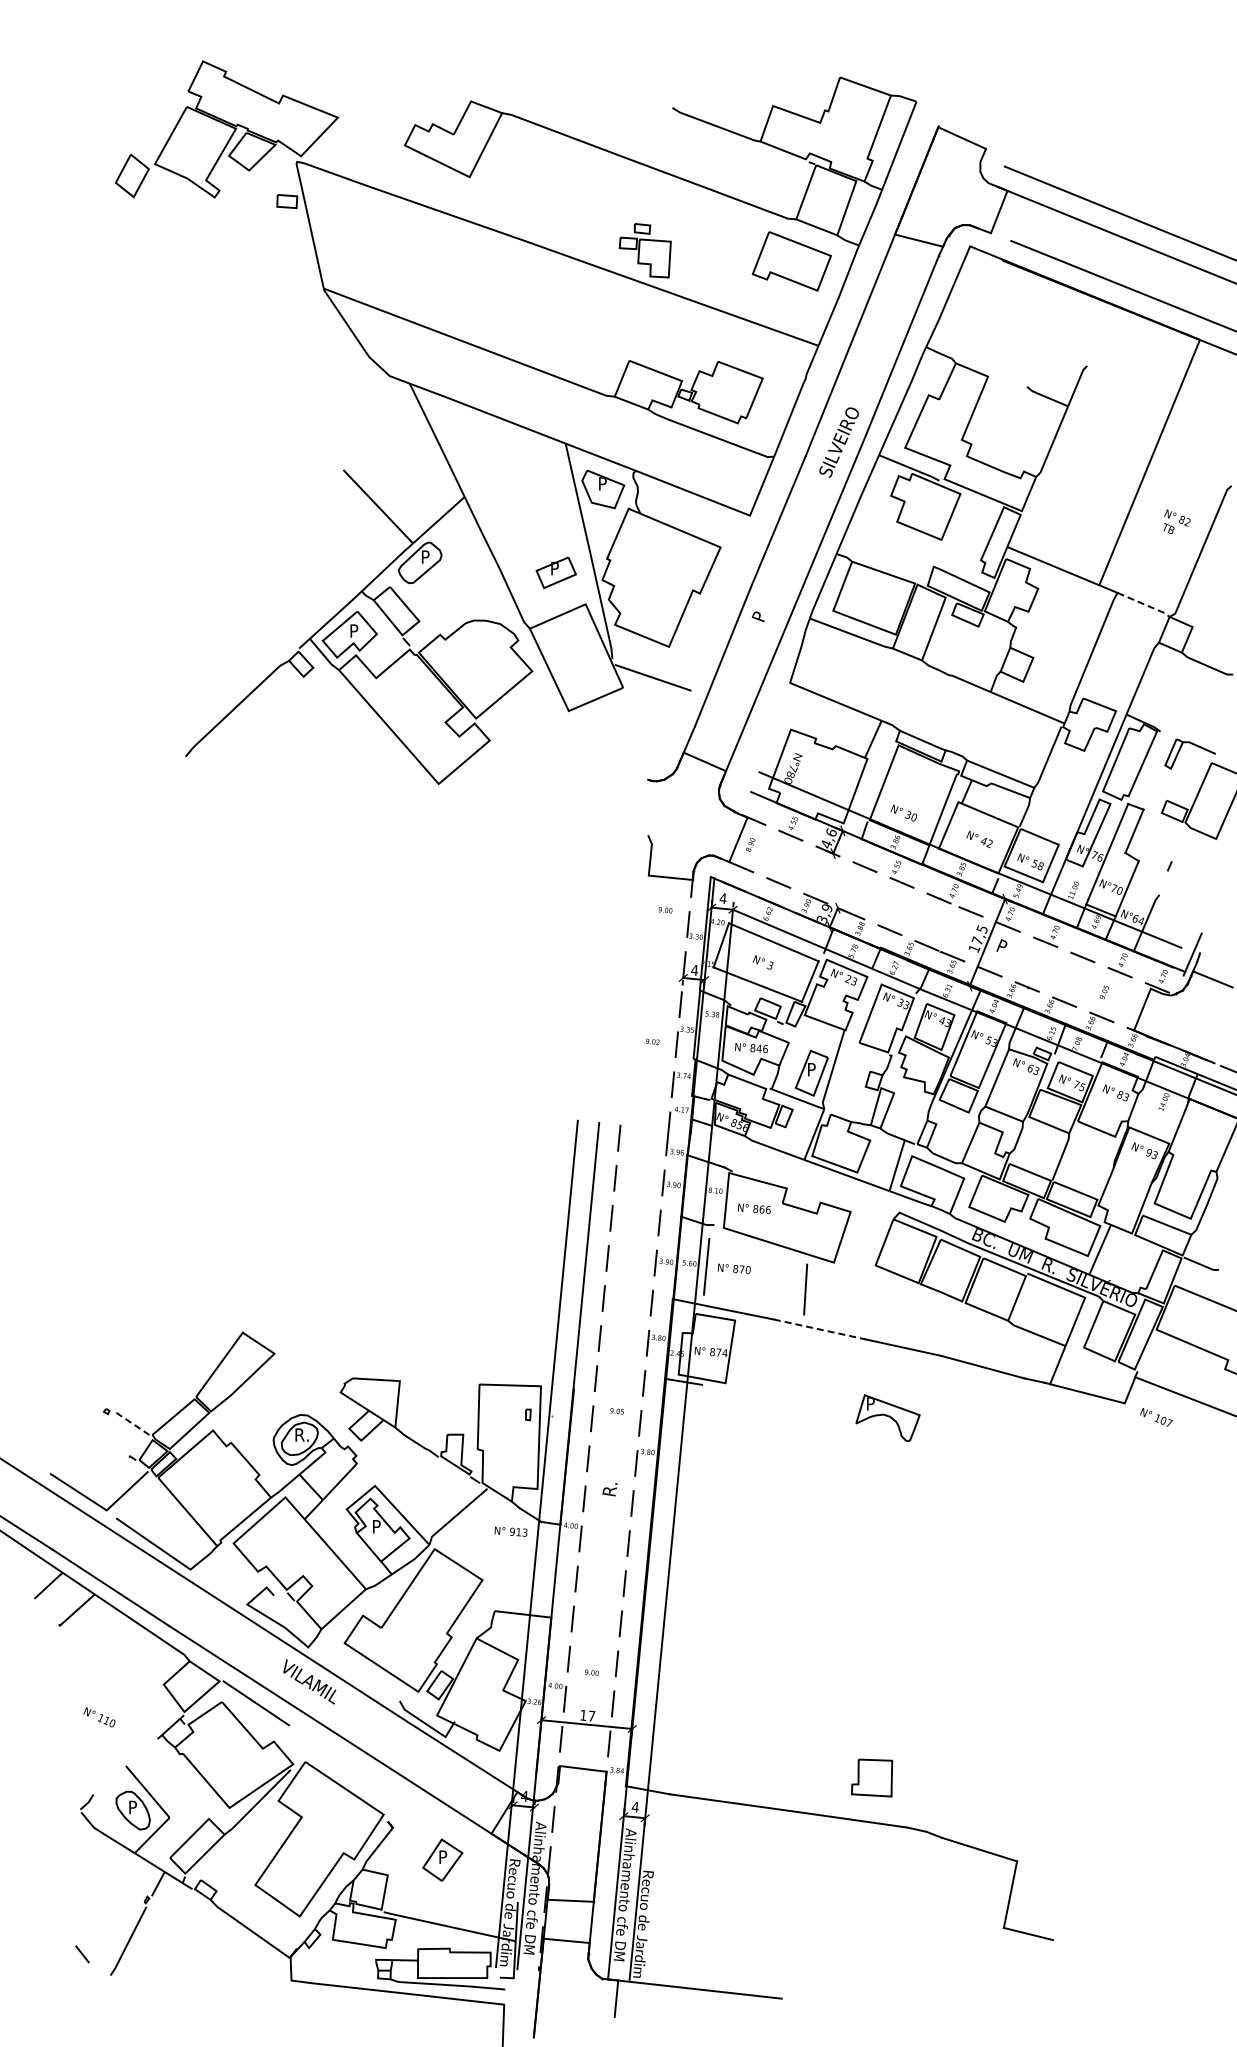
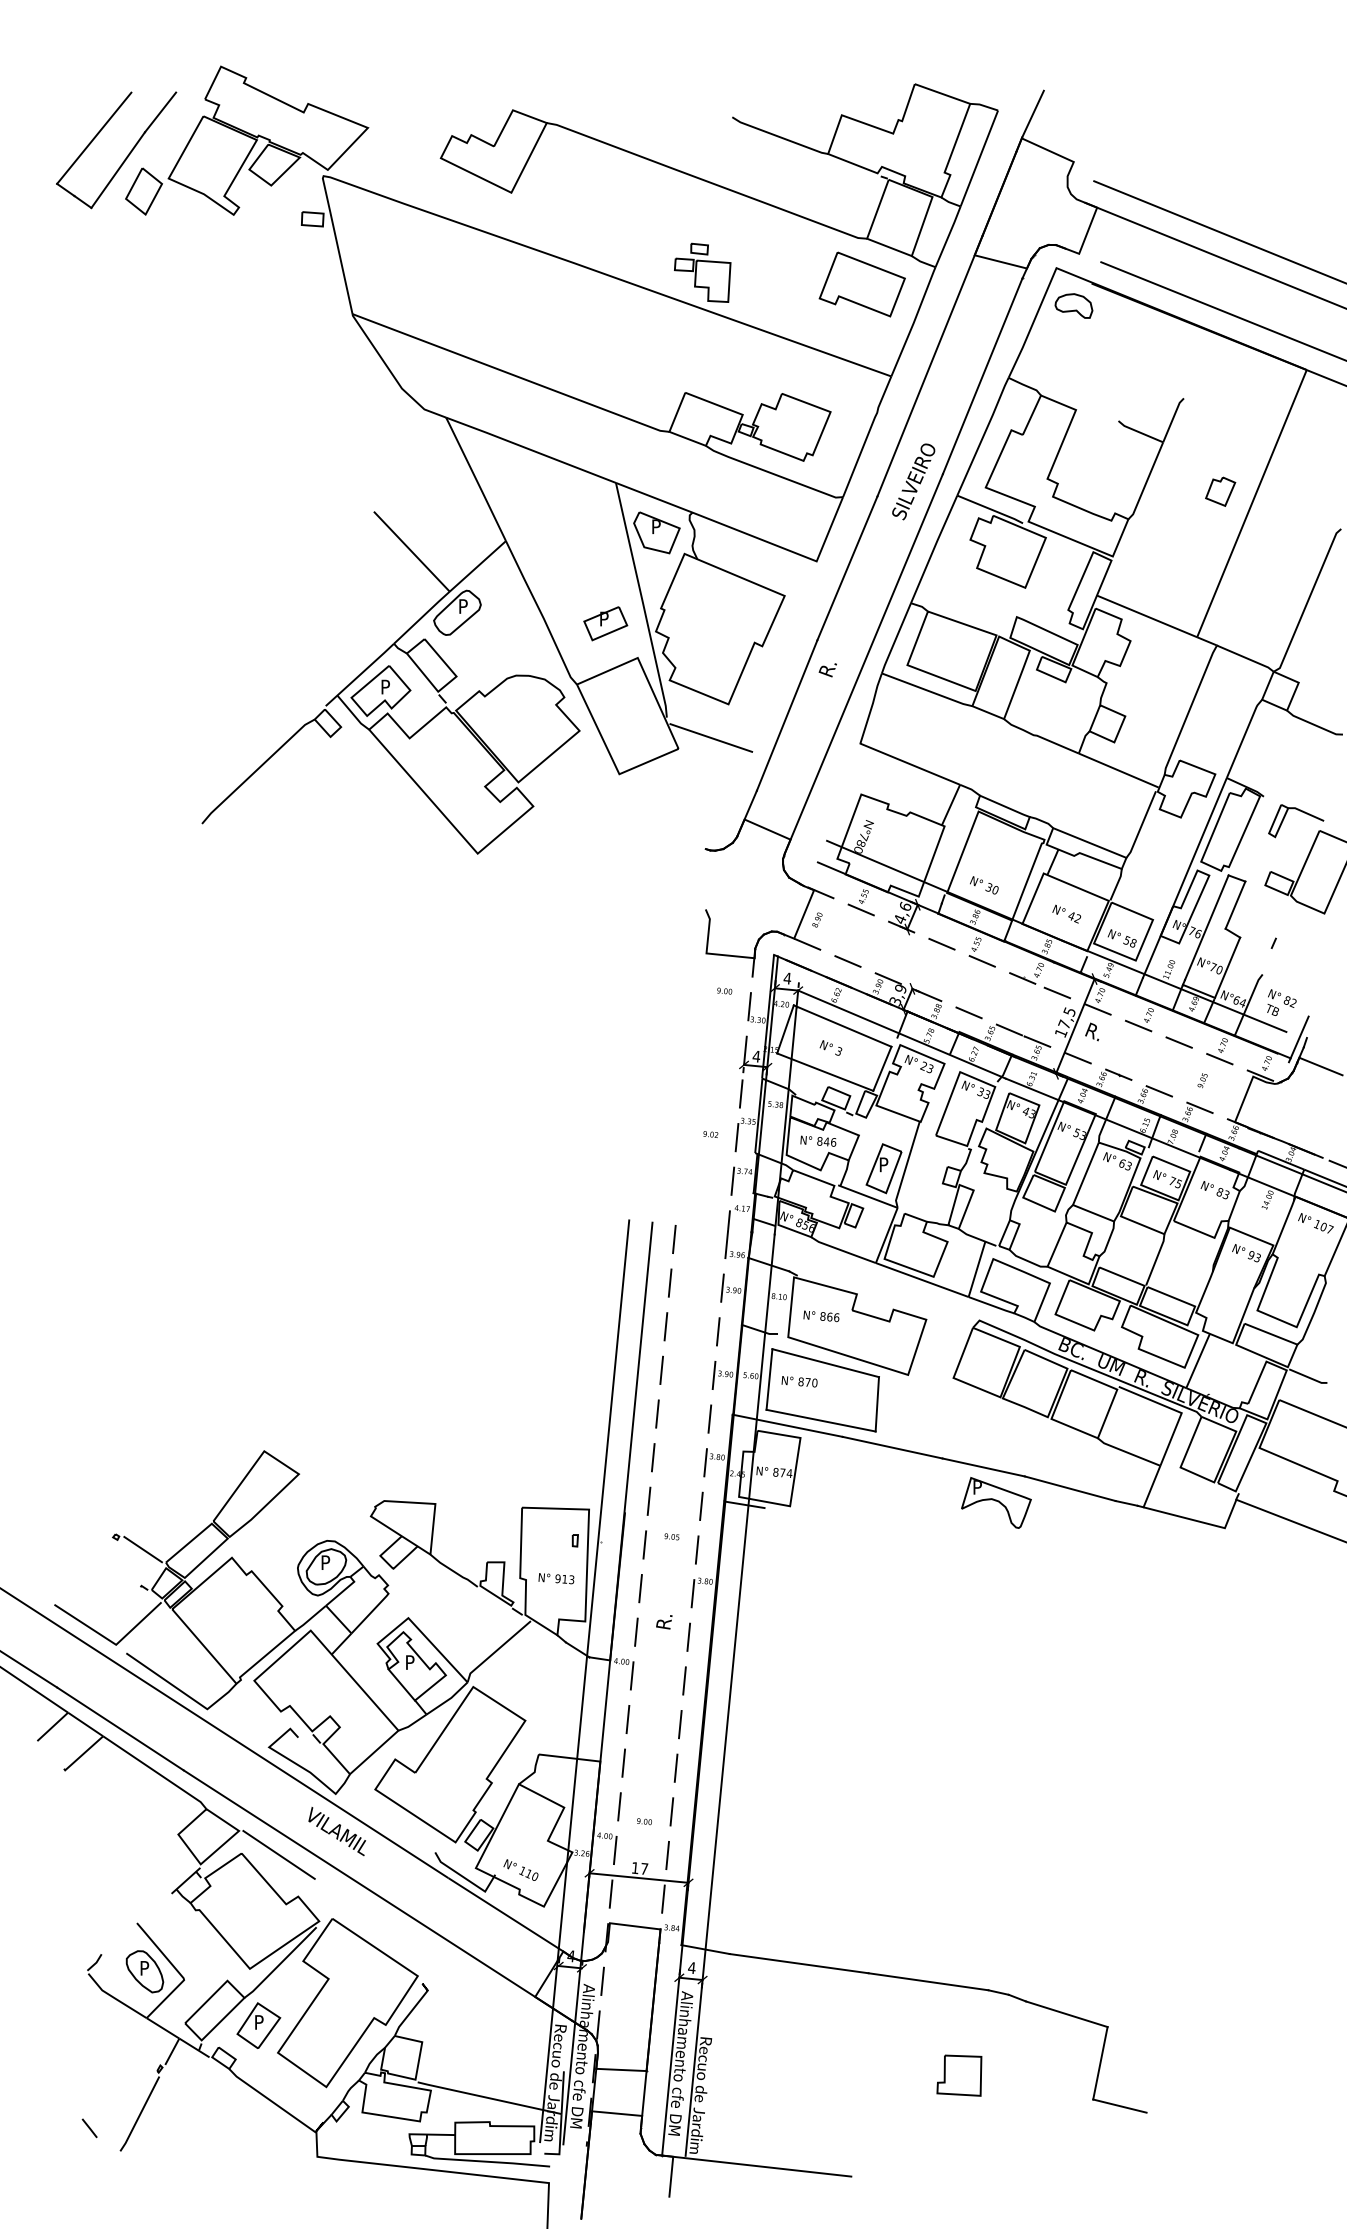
line: (948, 104) -> (1032, 113), added
part: (115, 144) -> (125, 157), added
part: (986, 280) -> (1074, 305), added
part: (1120, 451) -> (1220, 491), added
text: (1176, 521) -> (1281, 1002), moved
line: (1144, 604) -> (1246, 658), dashed -> solid
text: (763, 613) -> (831, 667), P -> R.
text: (1004, 950) -> (1093, 1034), P -> R.
line: (758, 1251) -> (825, 1362), added
line: (753, 1304) -> (820, 1420), added
line: (819, 1329) -> (892, 1447), dashed -> solid
text: (1156, 1417) -> (1316, 1223), moved
part: (887, 1418) -> (995, 1503), moved
line: (131, 1423) -> (143, 1550), dashed -> solid
text: (302, 1437) -> (329, 1565), R. -> P
text: (510, 1531) -> (555, 1578), moved
text: (99, 1717) -> (521, 1870), moved
part: (871, 1777) -> (958, 2075), moved
part: (442, 1859) -> (258, 2024), moved

